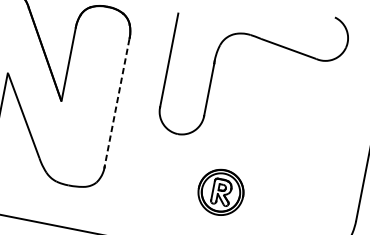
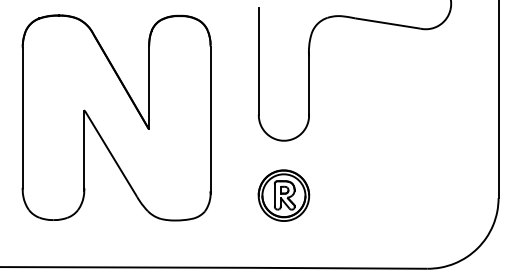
line: (116, 102) -> (210, 119), dashed -> solid
part: (220, 192) -> (283, 195), moved

